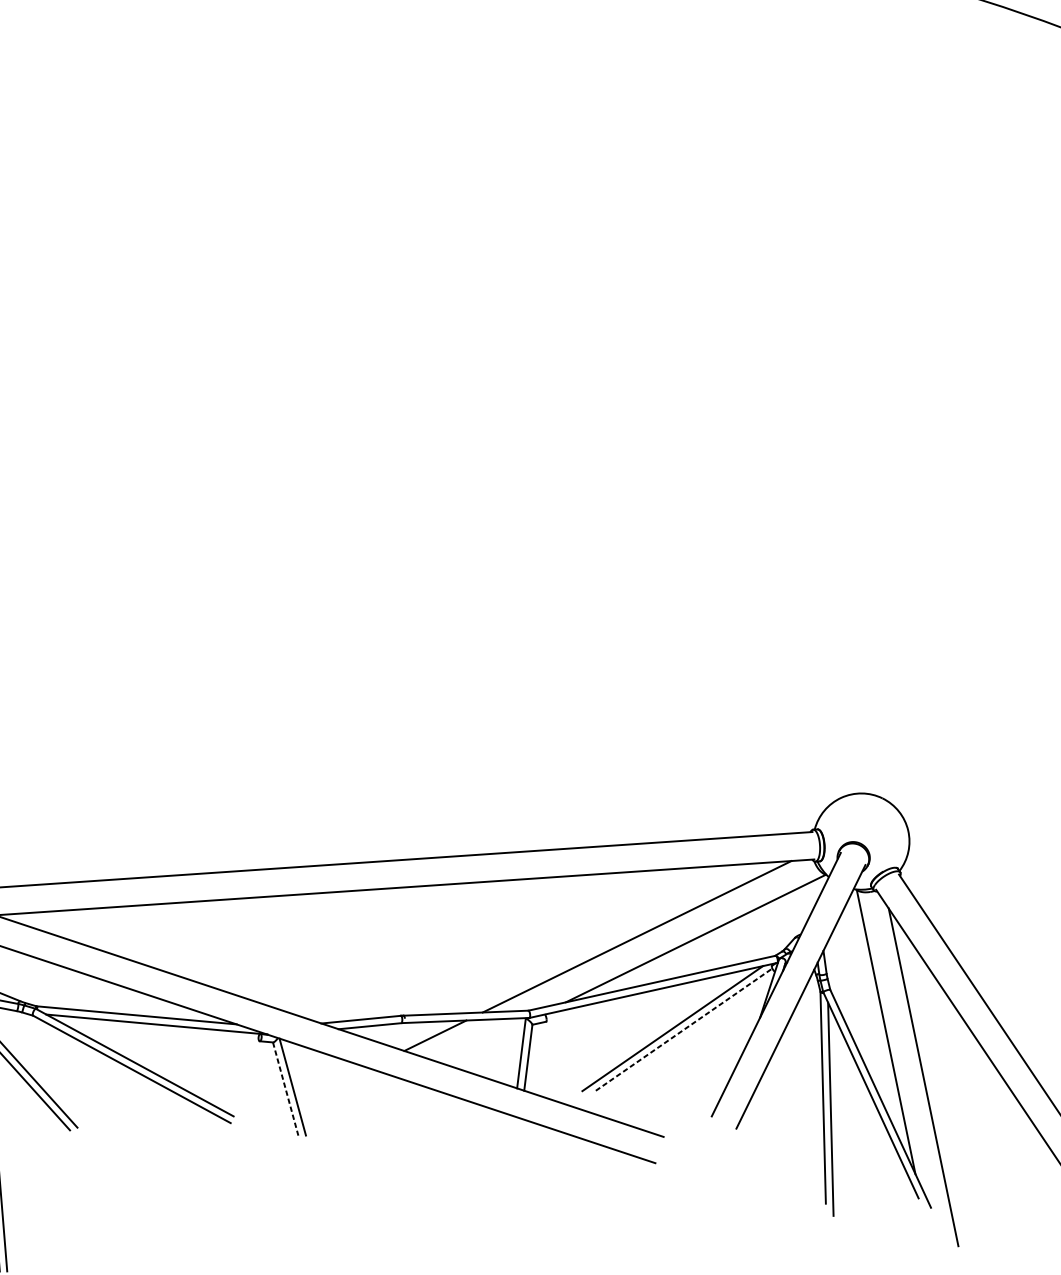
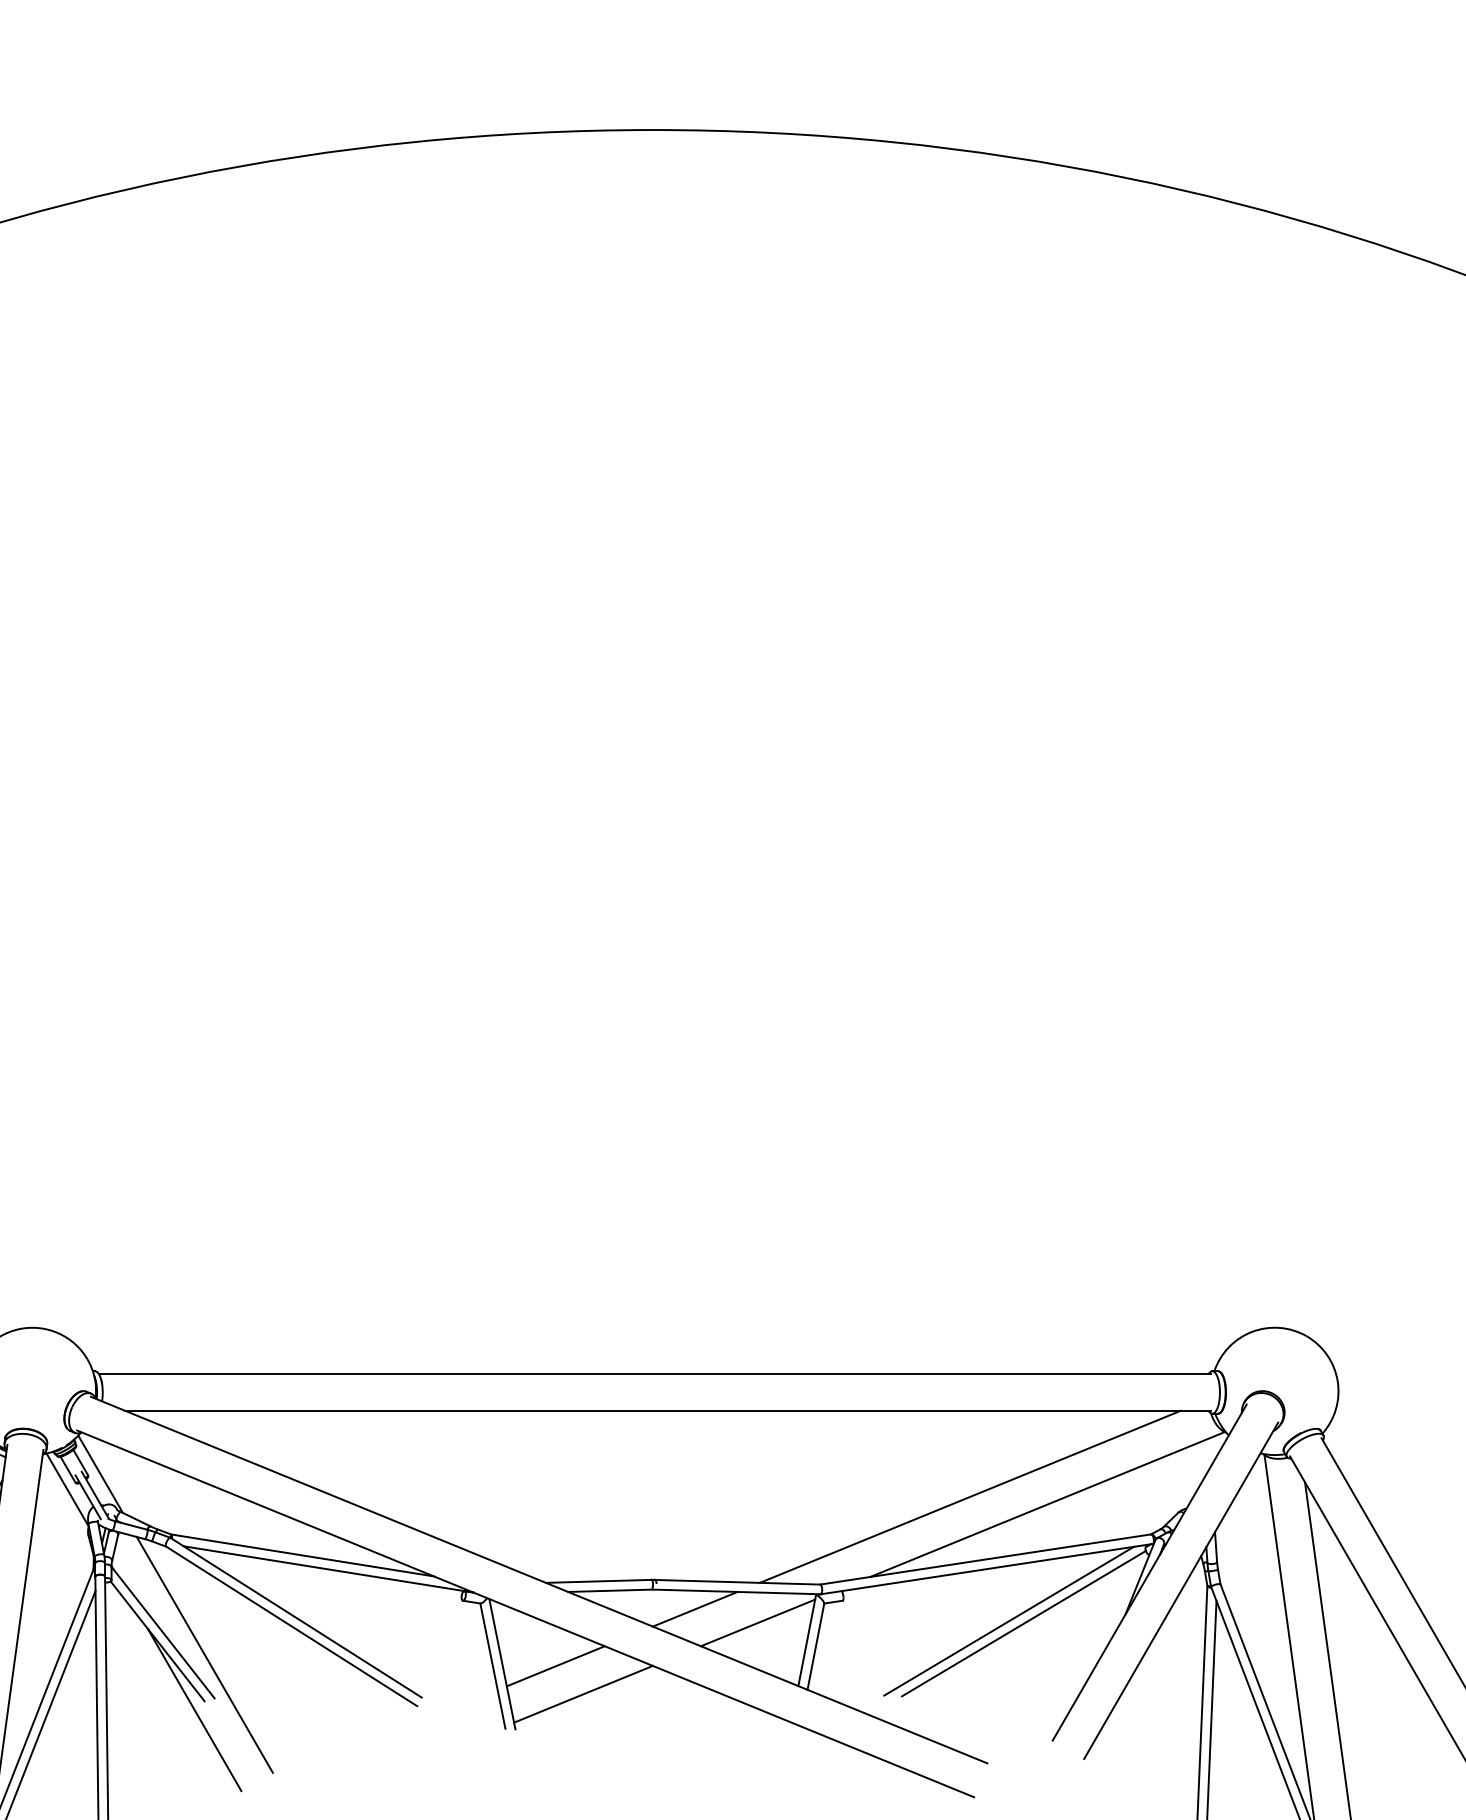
line: (683, 1029) -> (1023, 1623), dashed -> solid
line: (483, 1042) -> (757, 1622), added
line: (332, 1086) -> (555, 1666), added
line: (285, 1089) -> (492, 1666), dashed -> solid
line: (67, 1095) -> (204, 1654), added
line: (355, 1105) -> (583, 1693), added
line: (62, 1137) -> (194, 1709), added

